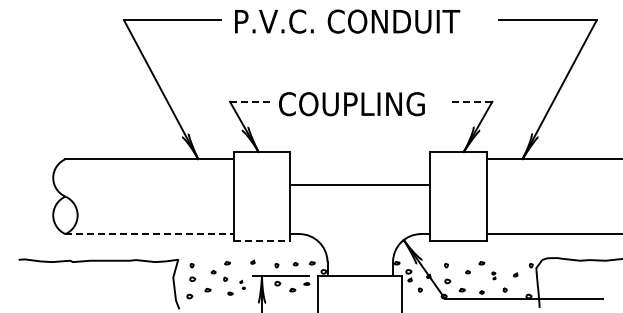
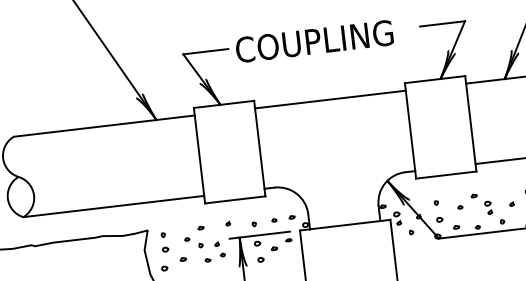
line: (250, 101) -> (205, 51), dashed -> solid
line: (471, 101) -> (442, 23), dashed -> solid
line: (360, 185) -> (330, 99), moved
line: (150, 234) -> (114, 206), dashed -> solid
line: (262, 241) -> (235, 200), dashed -> solid
part: (493, 275) -> (488, 207), size x1.67
part: (242, 284) -> (219, 248), size x1.67
curve: (278, 298) -> (260, 259), added

